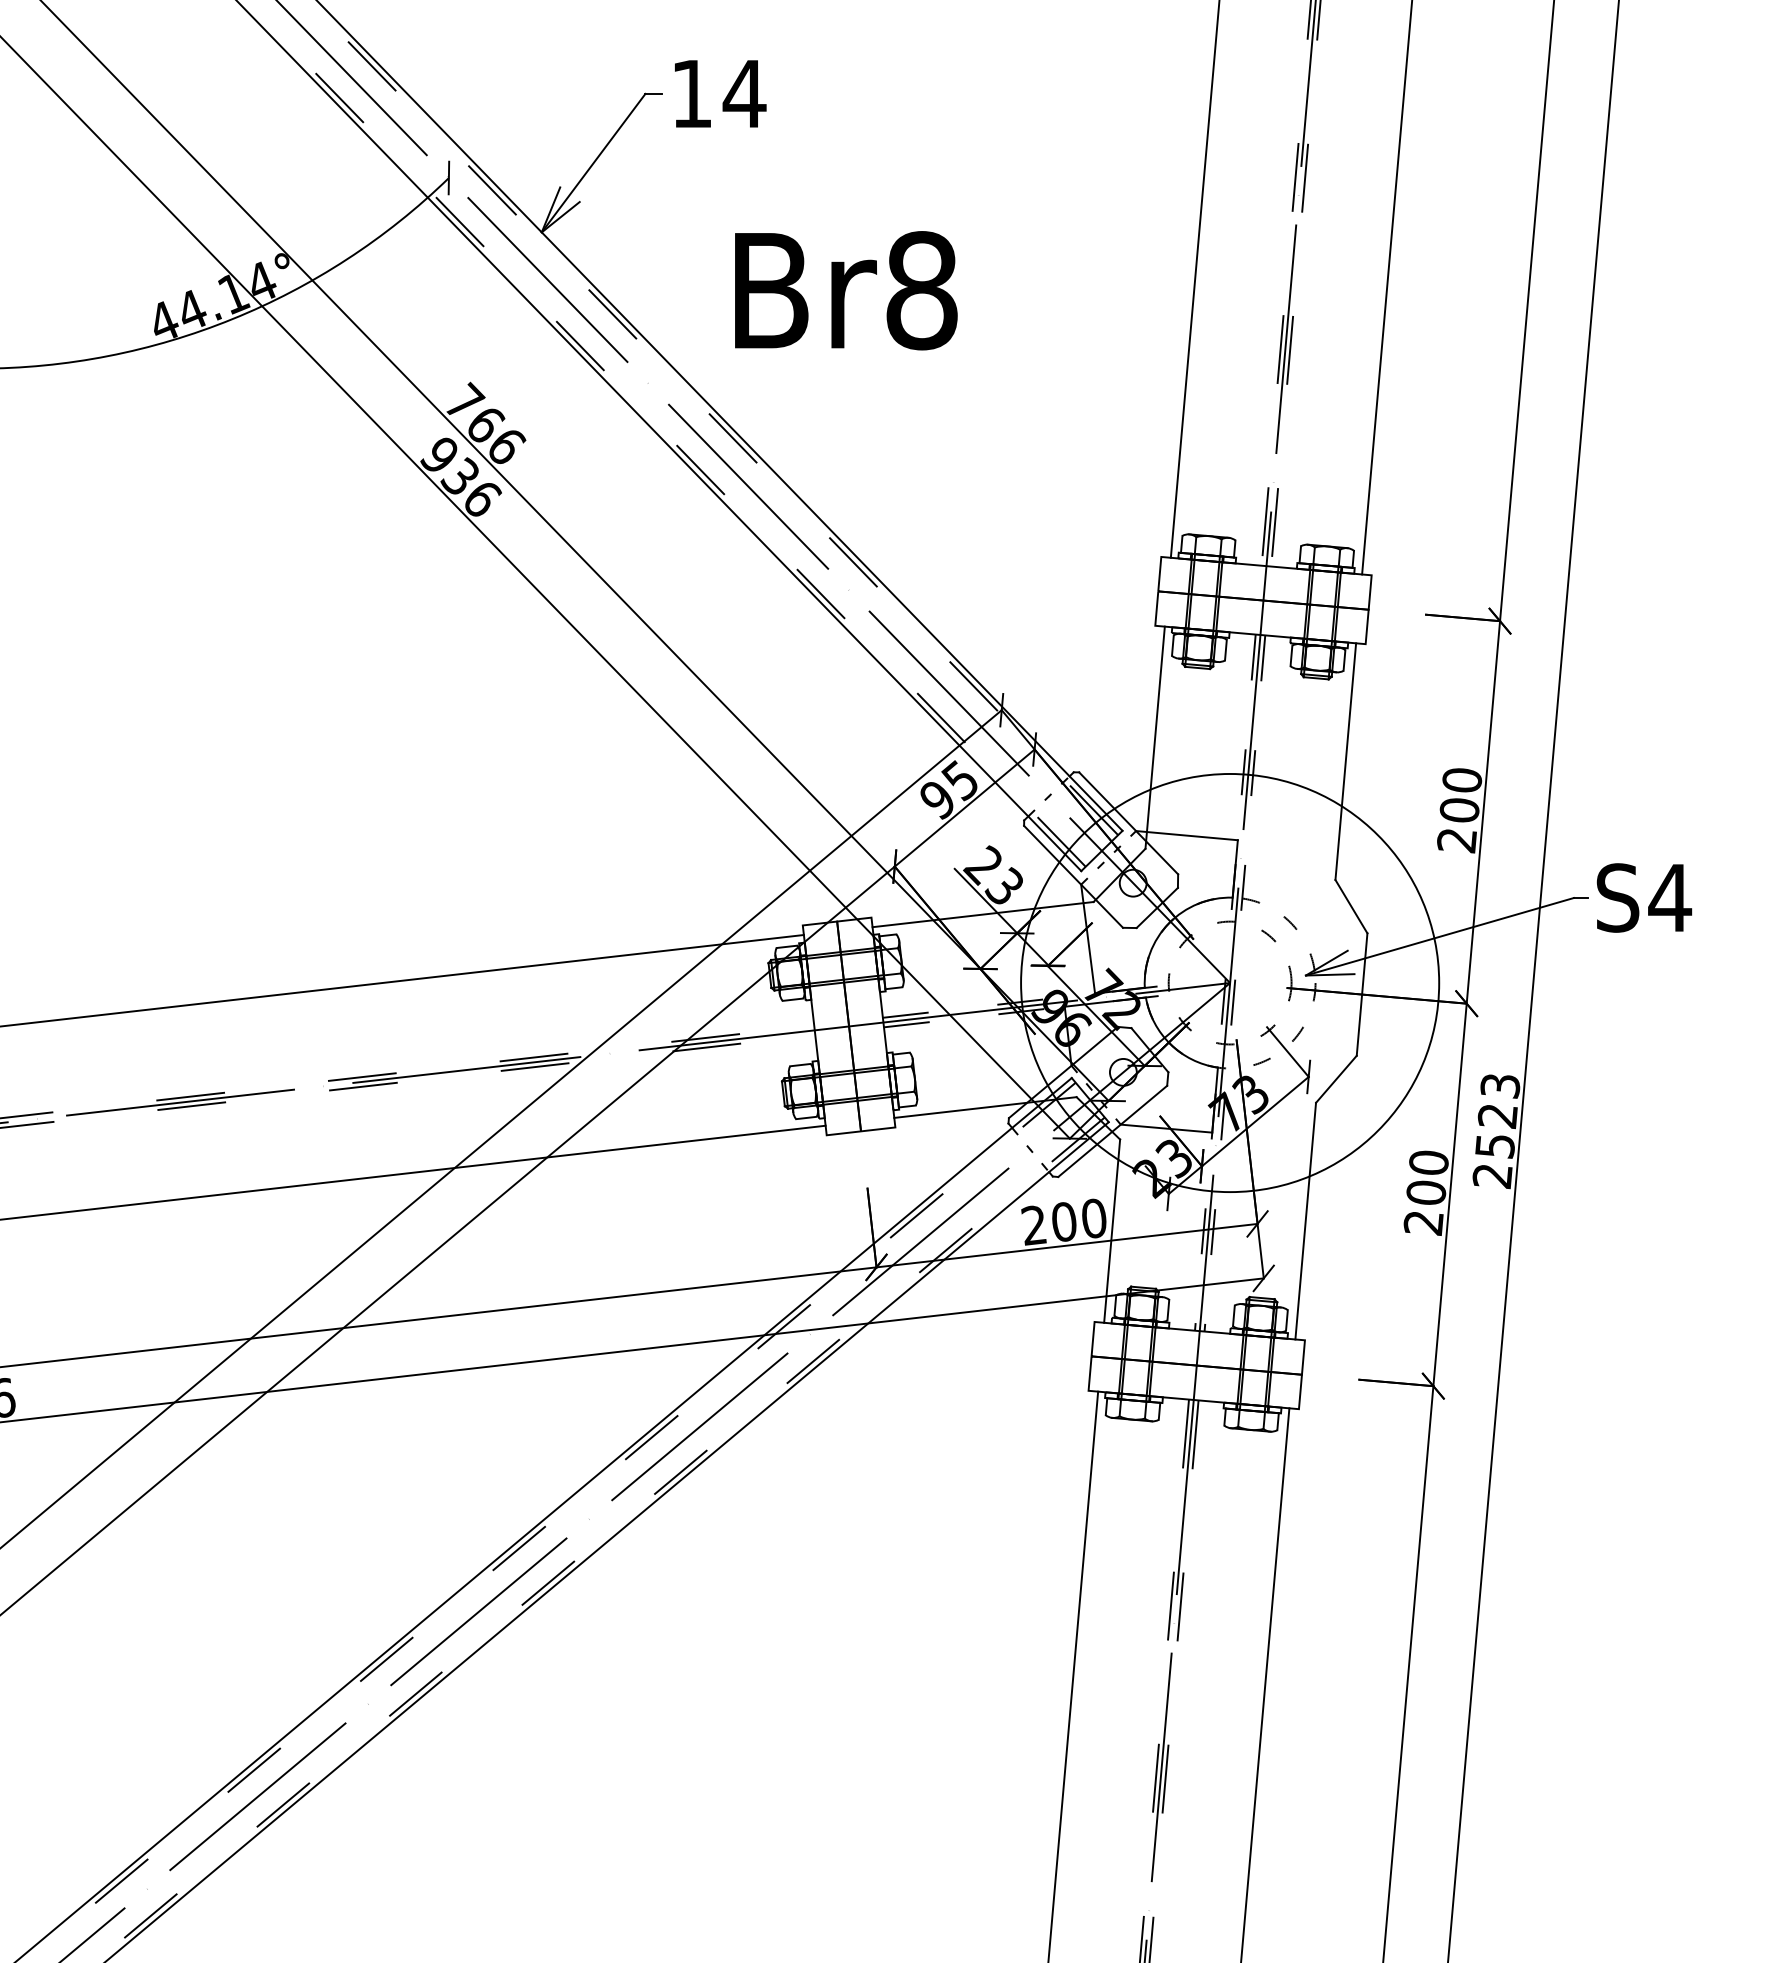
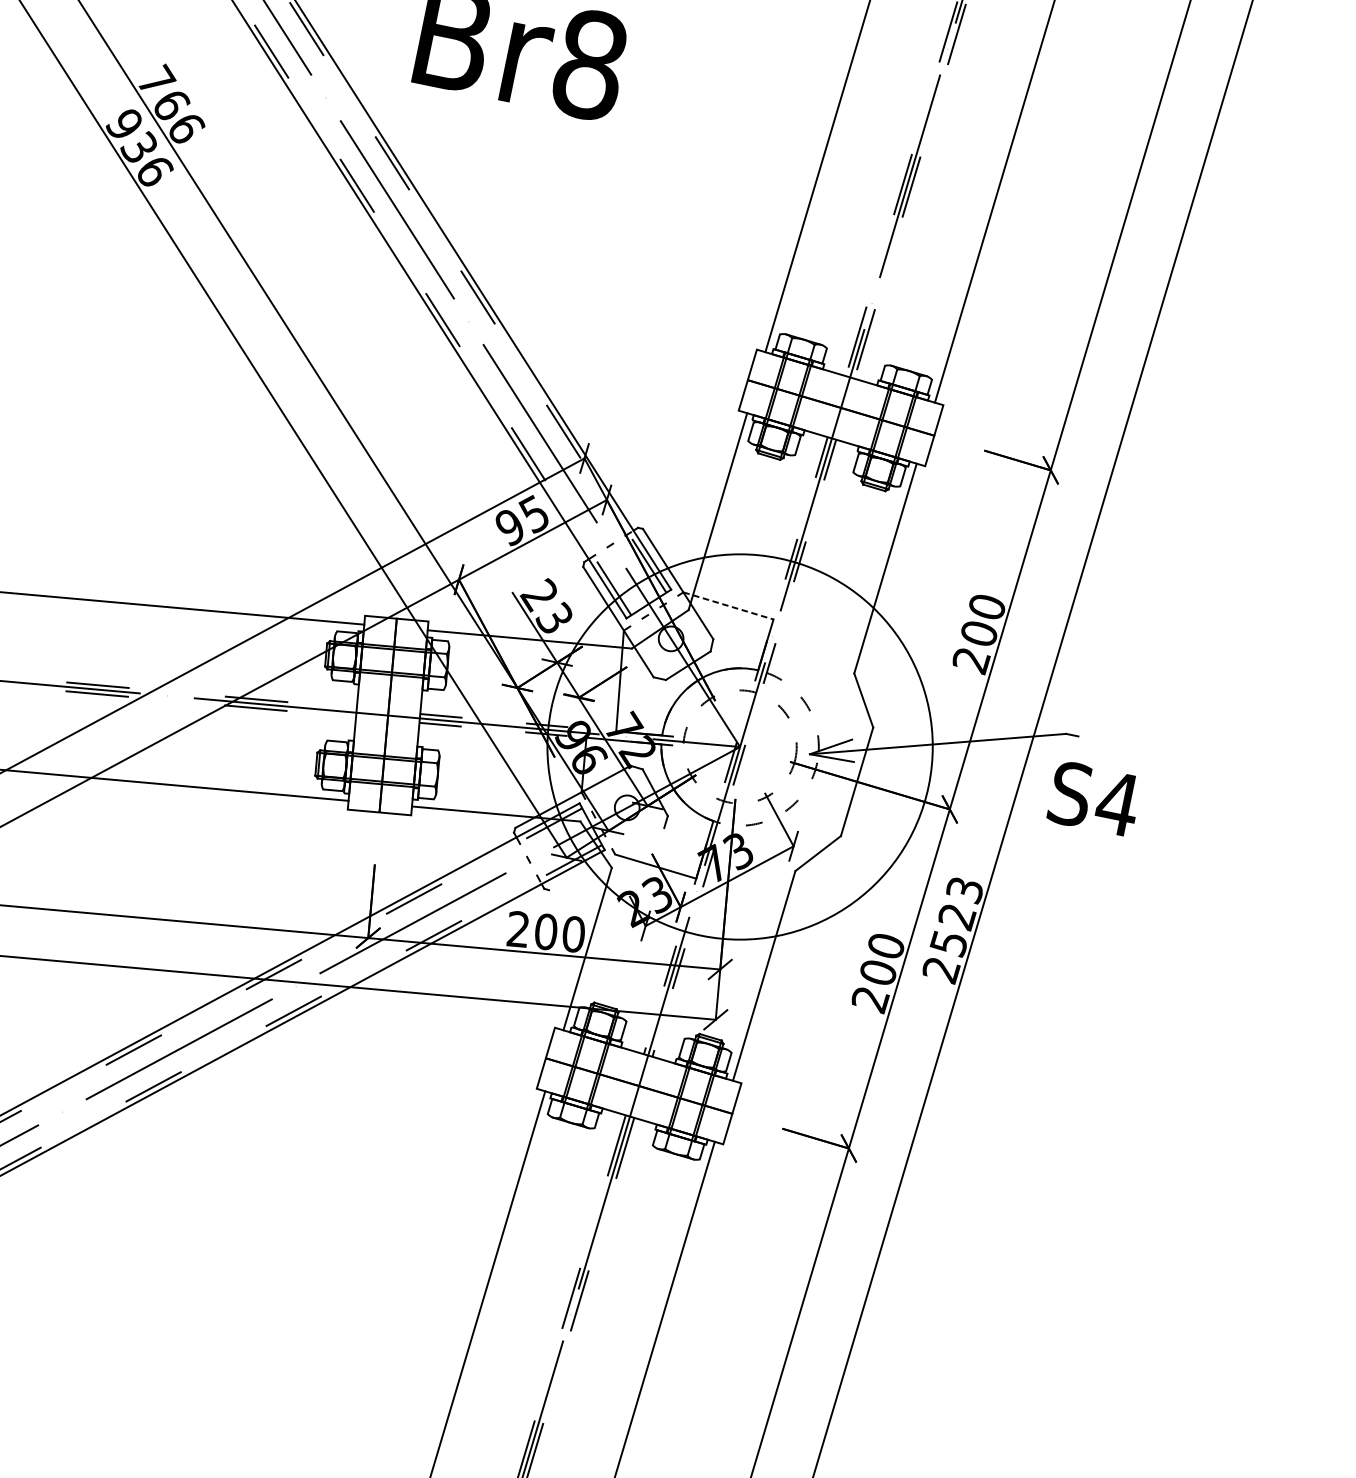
line: (1187, 835) -> (728, 605), solid -> dashed
text: (1644, 897) -> (1094, 798), moved
line: (1112, 1131) -> (606, 859), removed

